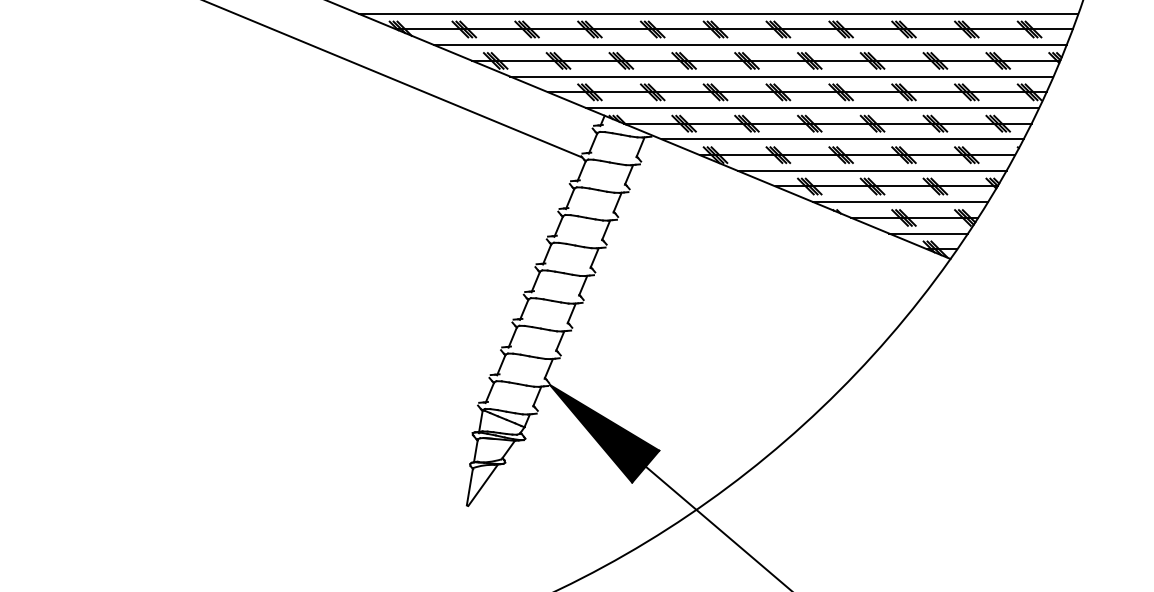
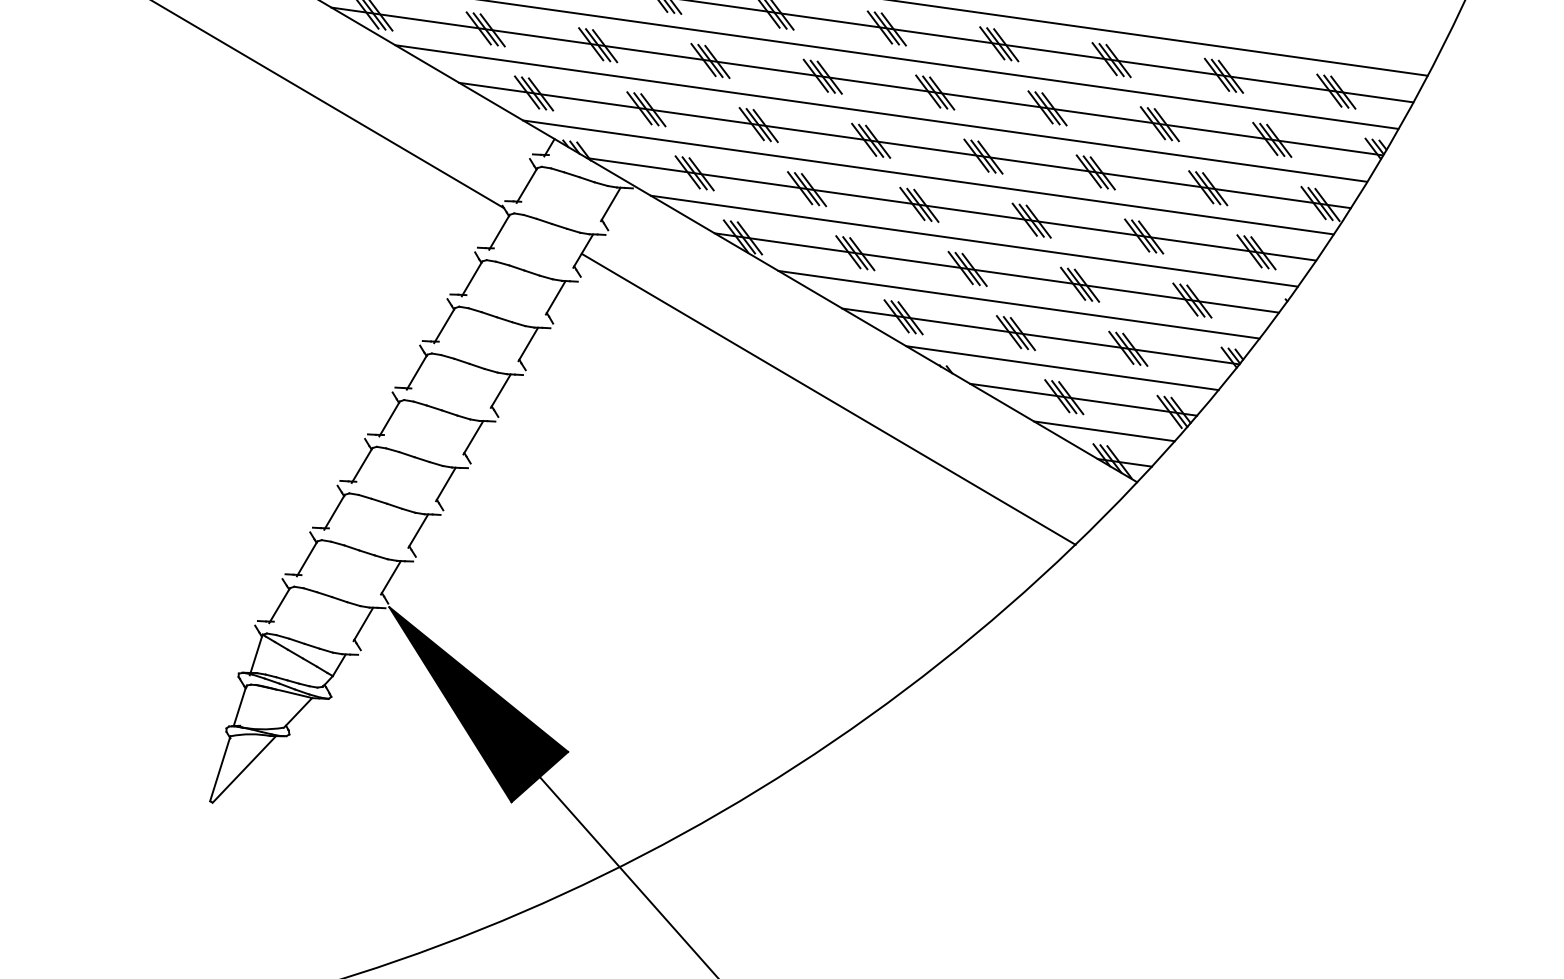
line: (774, 237) -> (827, 399), added

